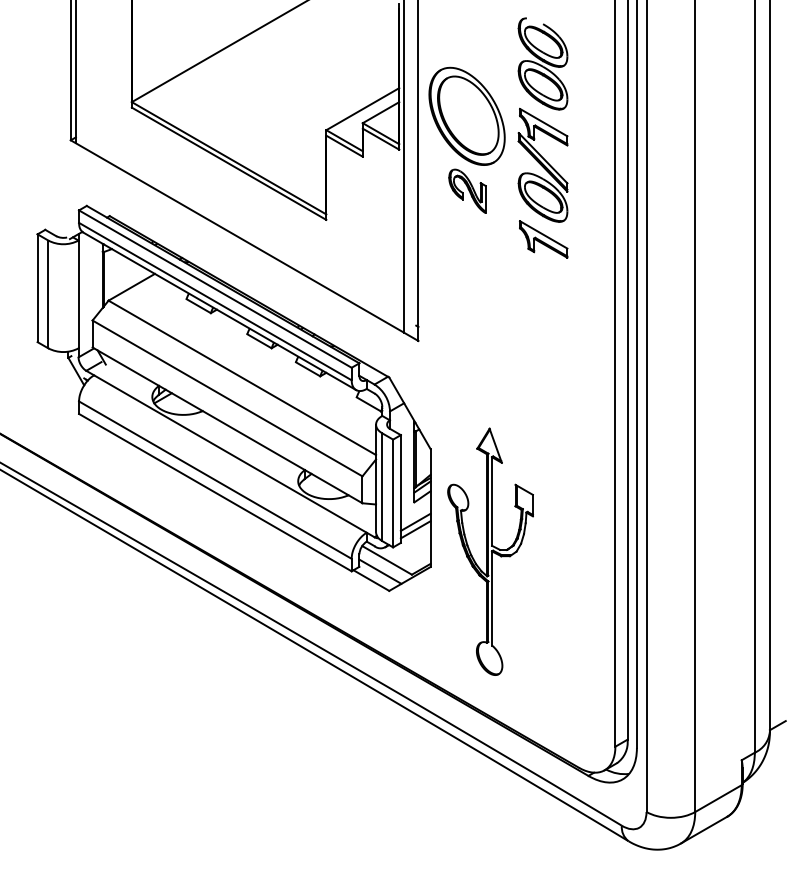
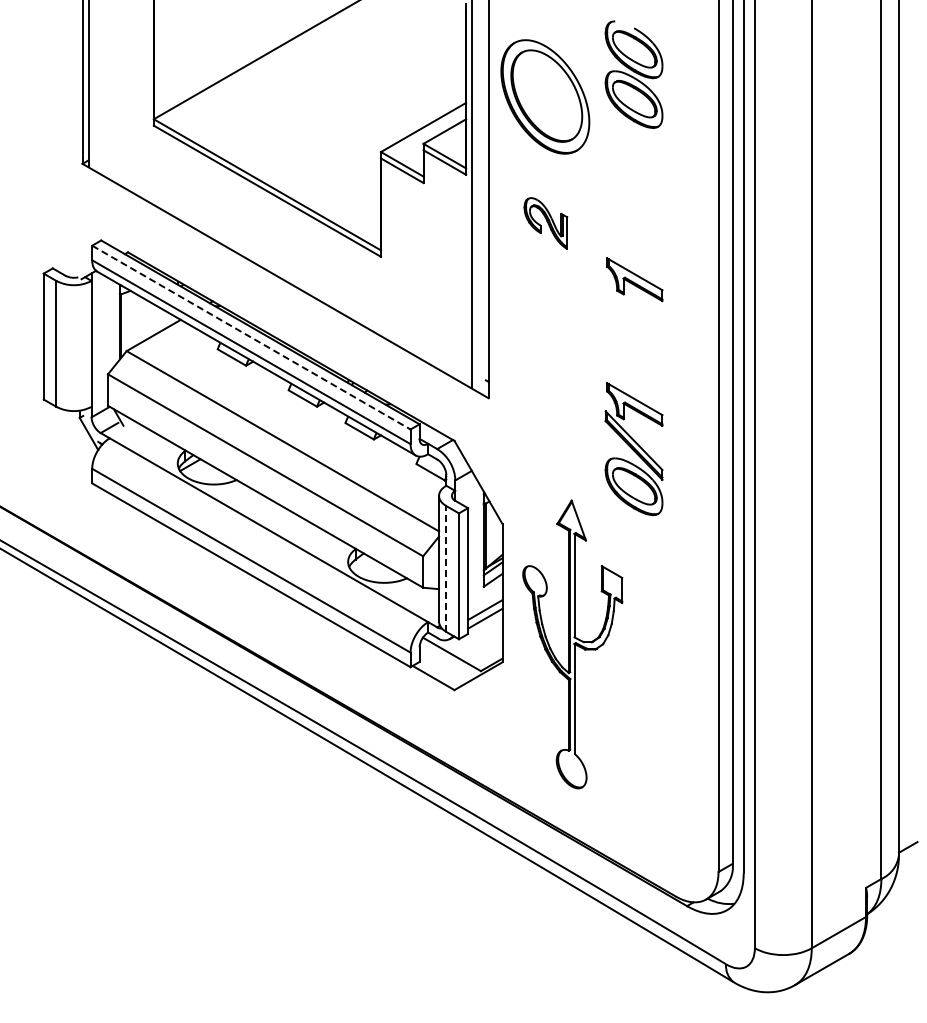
part: (467, 116) -> (545, 96), moved
part: (542, 165) -> (633, 449), moved
line: (215, 289) -> (251, 337), solid -> dashed
line: (382, 487) -> (446, 569), solid -> dashed
line: (379, 571) -> (443, 667), removed

